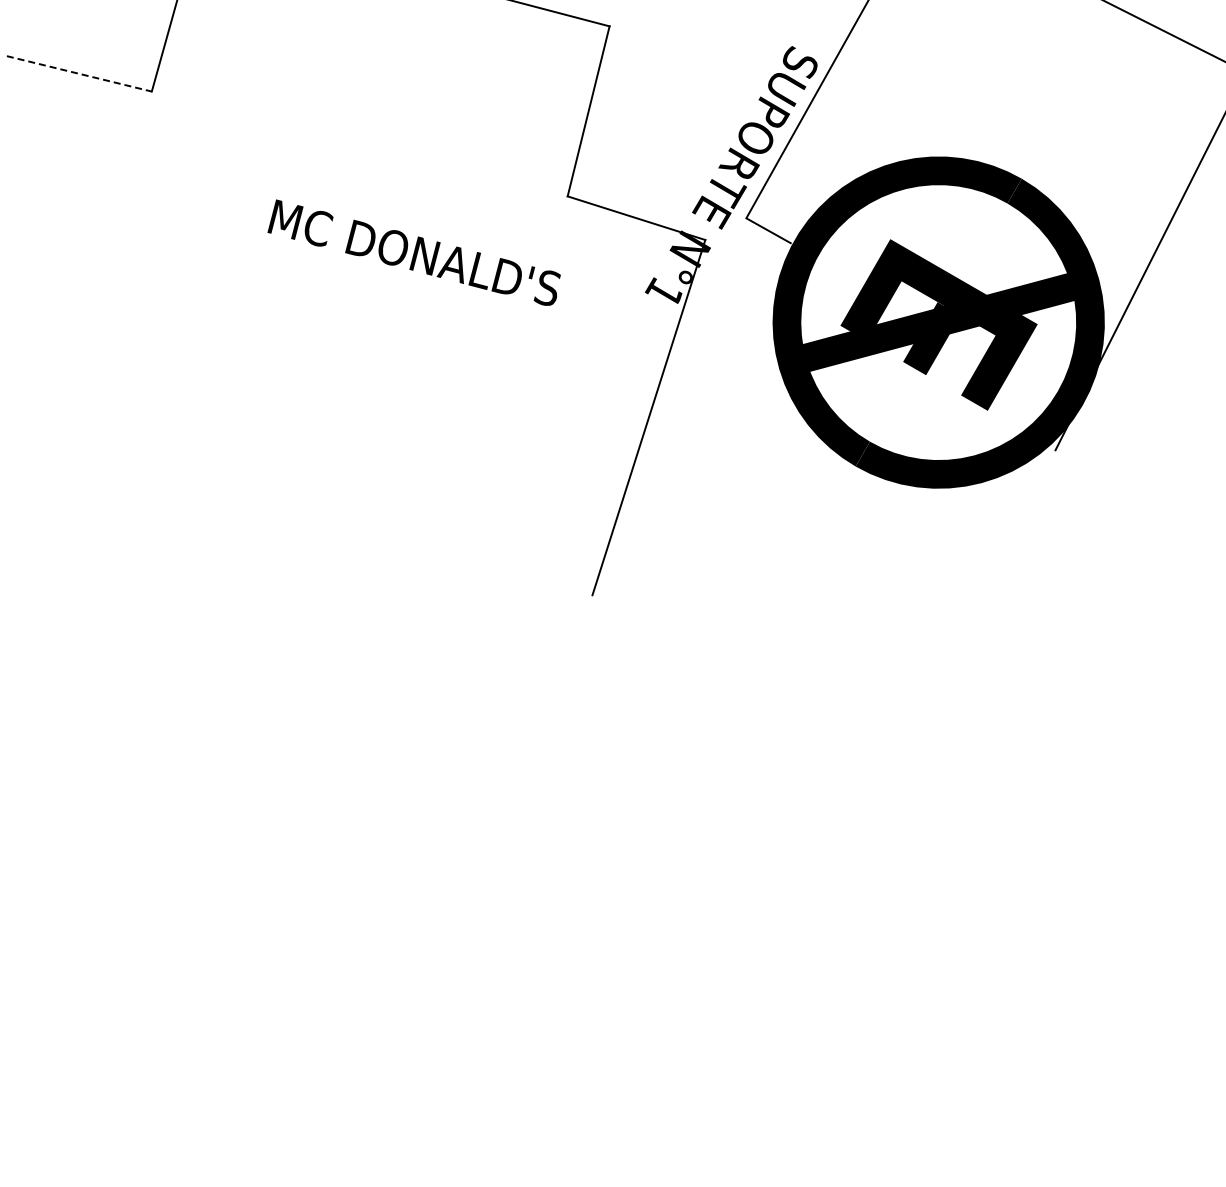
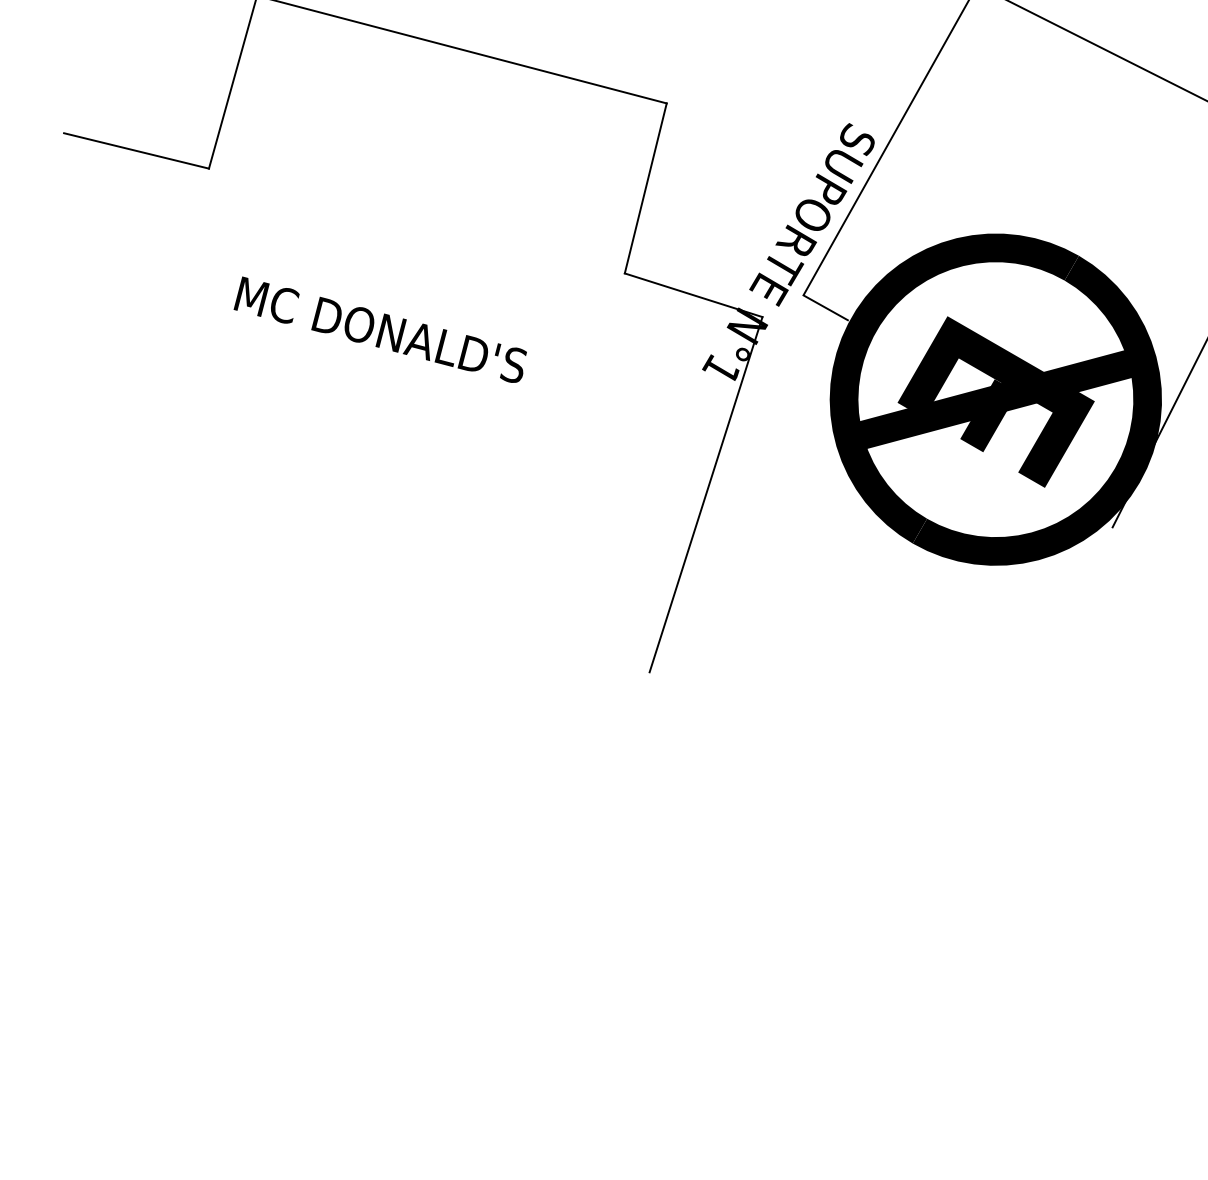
line: (79, 73) -> (136, 150), dashed -> solid
text: (413, 252) -> (379, 329), moved

